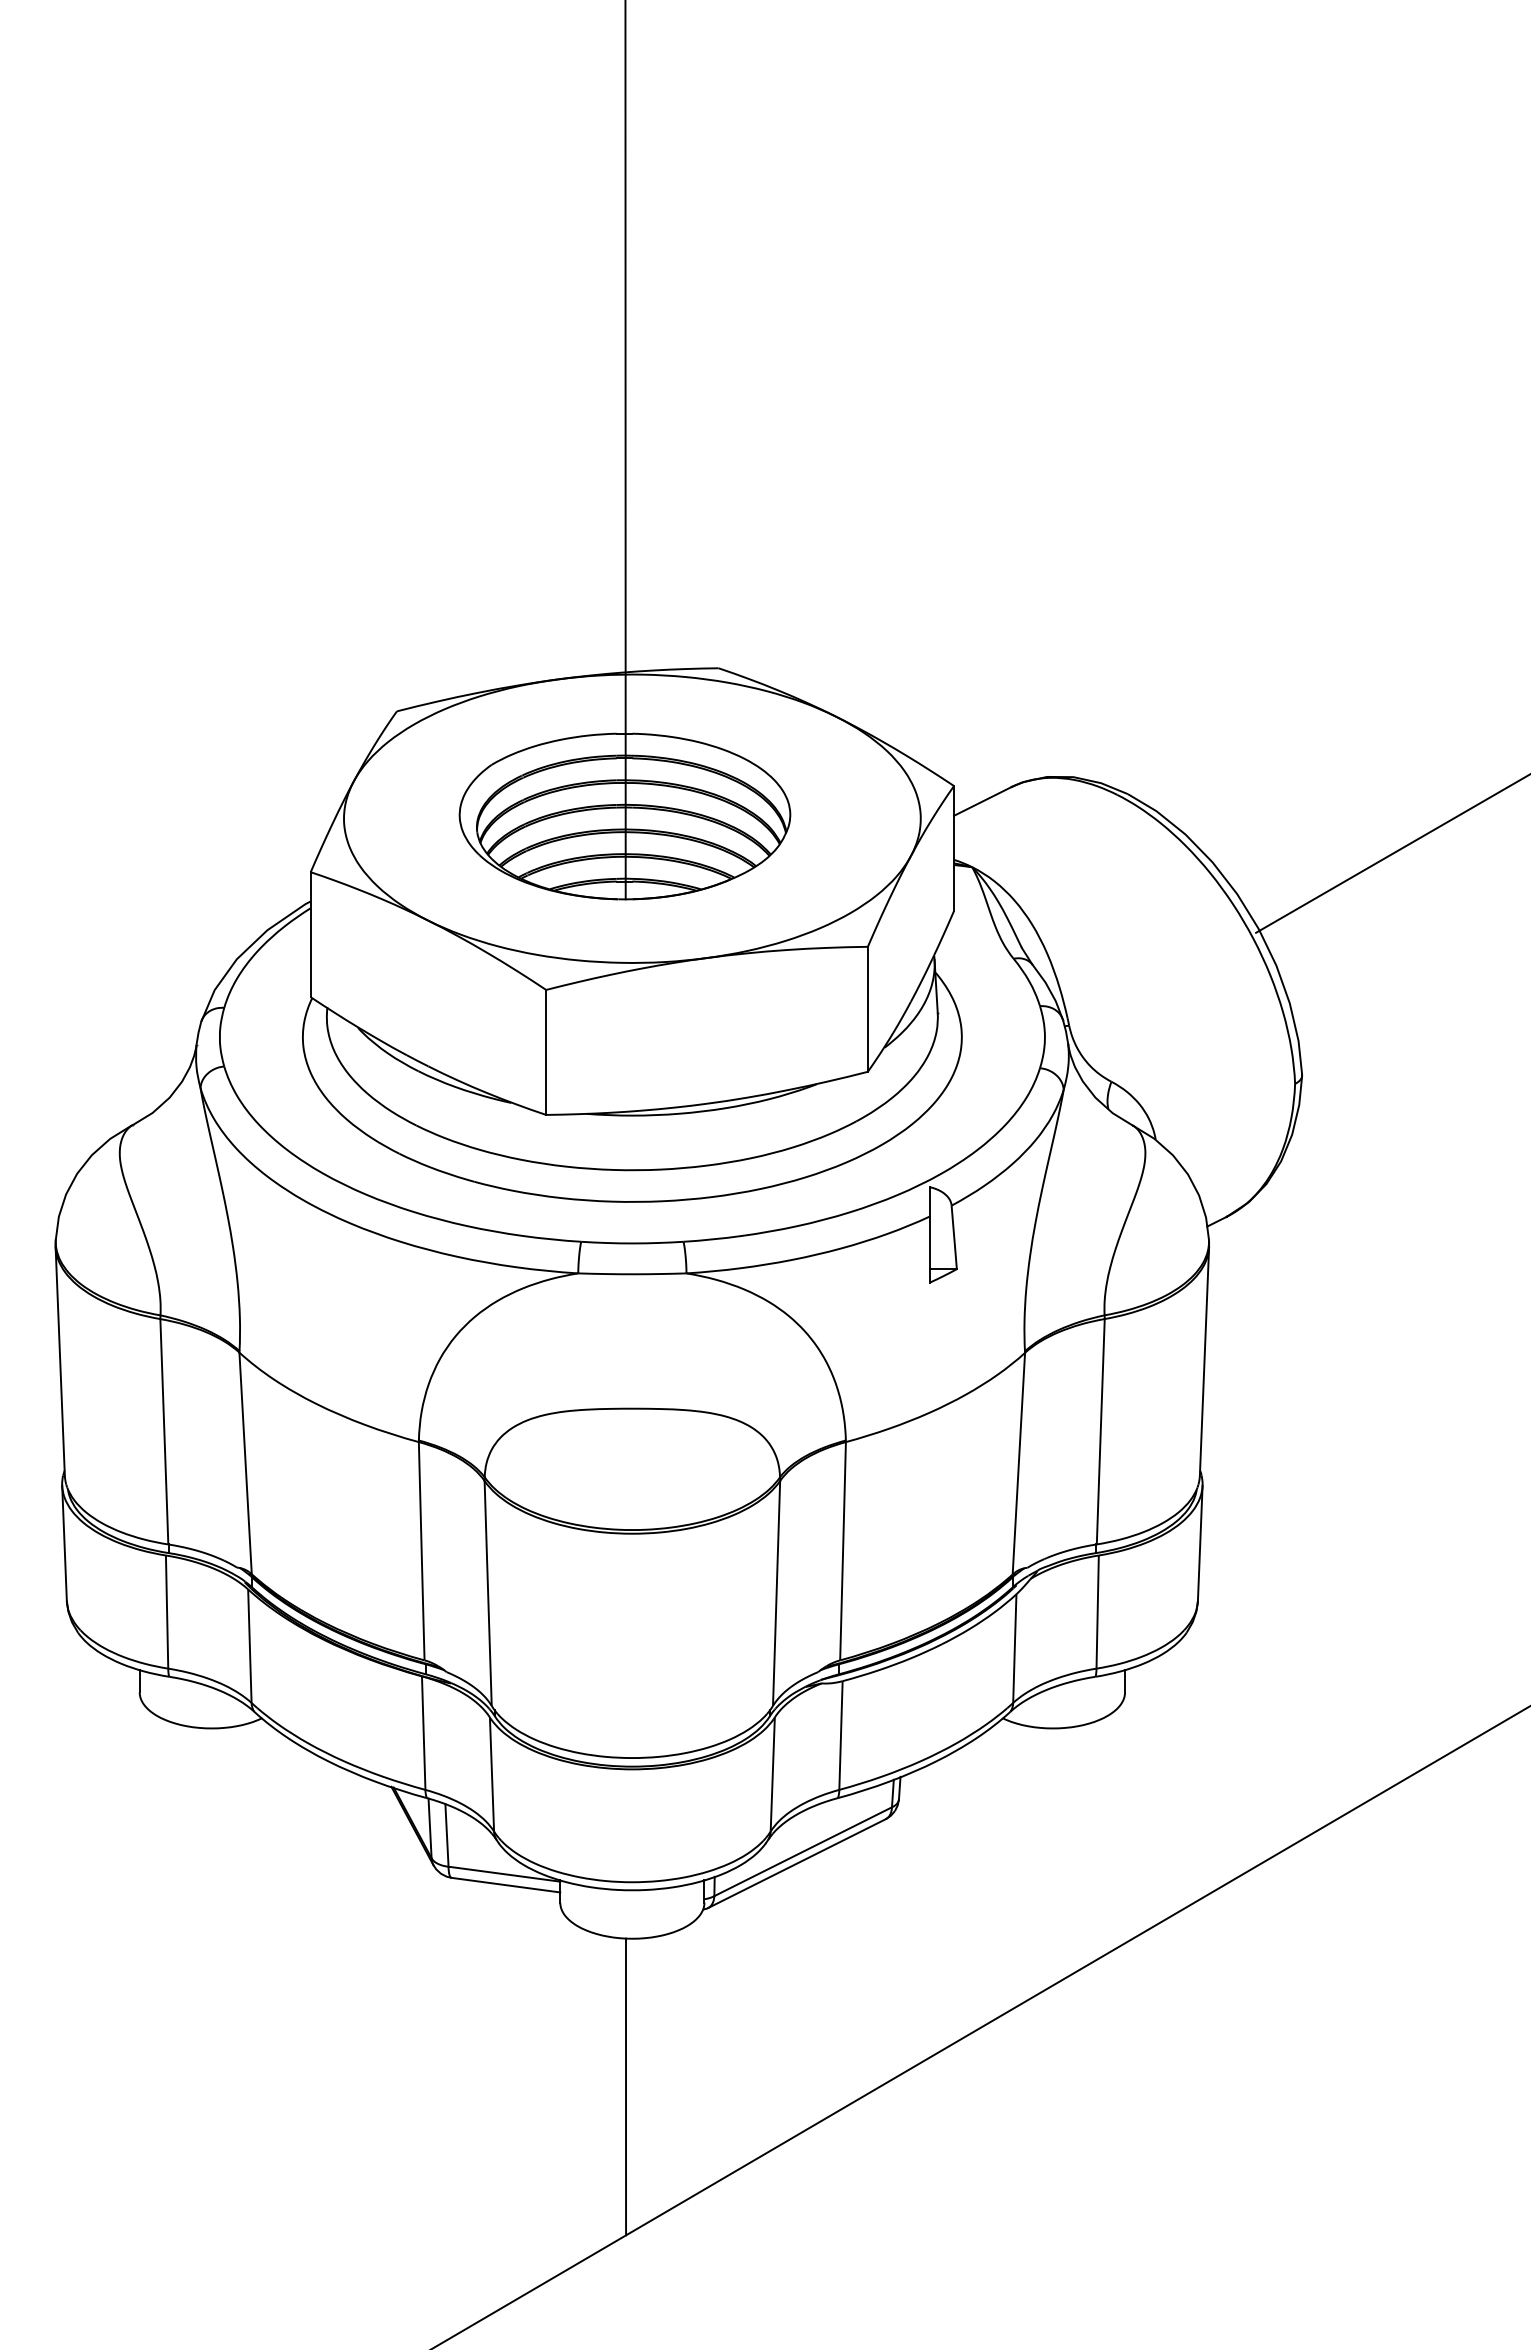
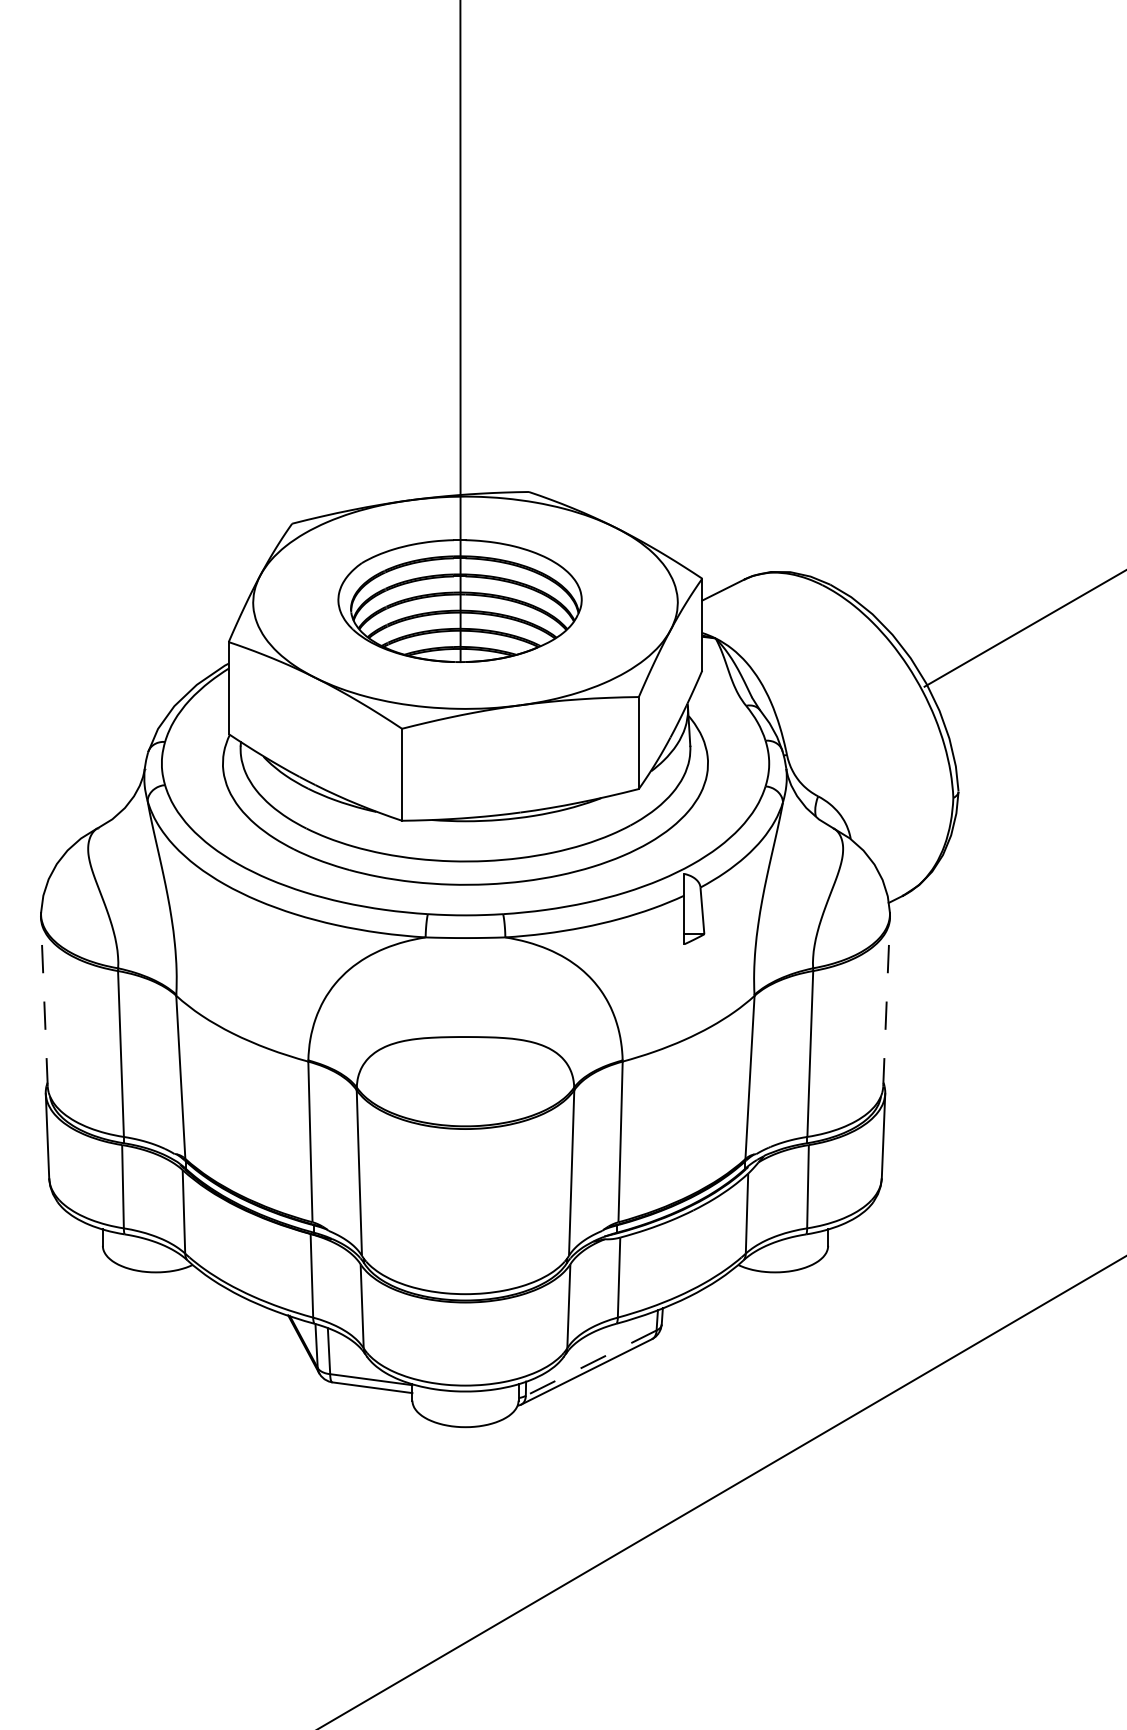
line: (60, 1361) -> (44, 1002), solid -> dashed
line: (1204, 1361) -> (886, 1002), solid -> dashed
line: (802, 1851) -> (590, 1362), solid -> dashed
line: (625, 2086) -> (460, 1535), removed

